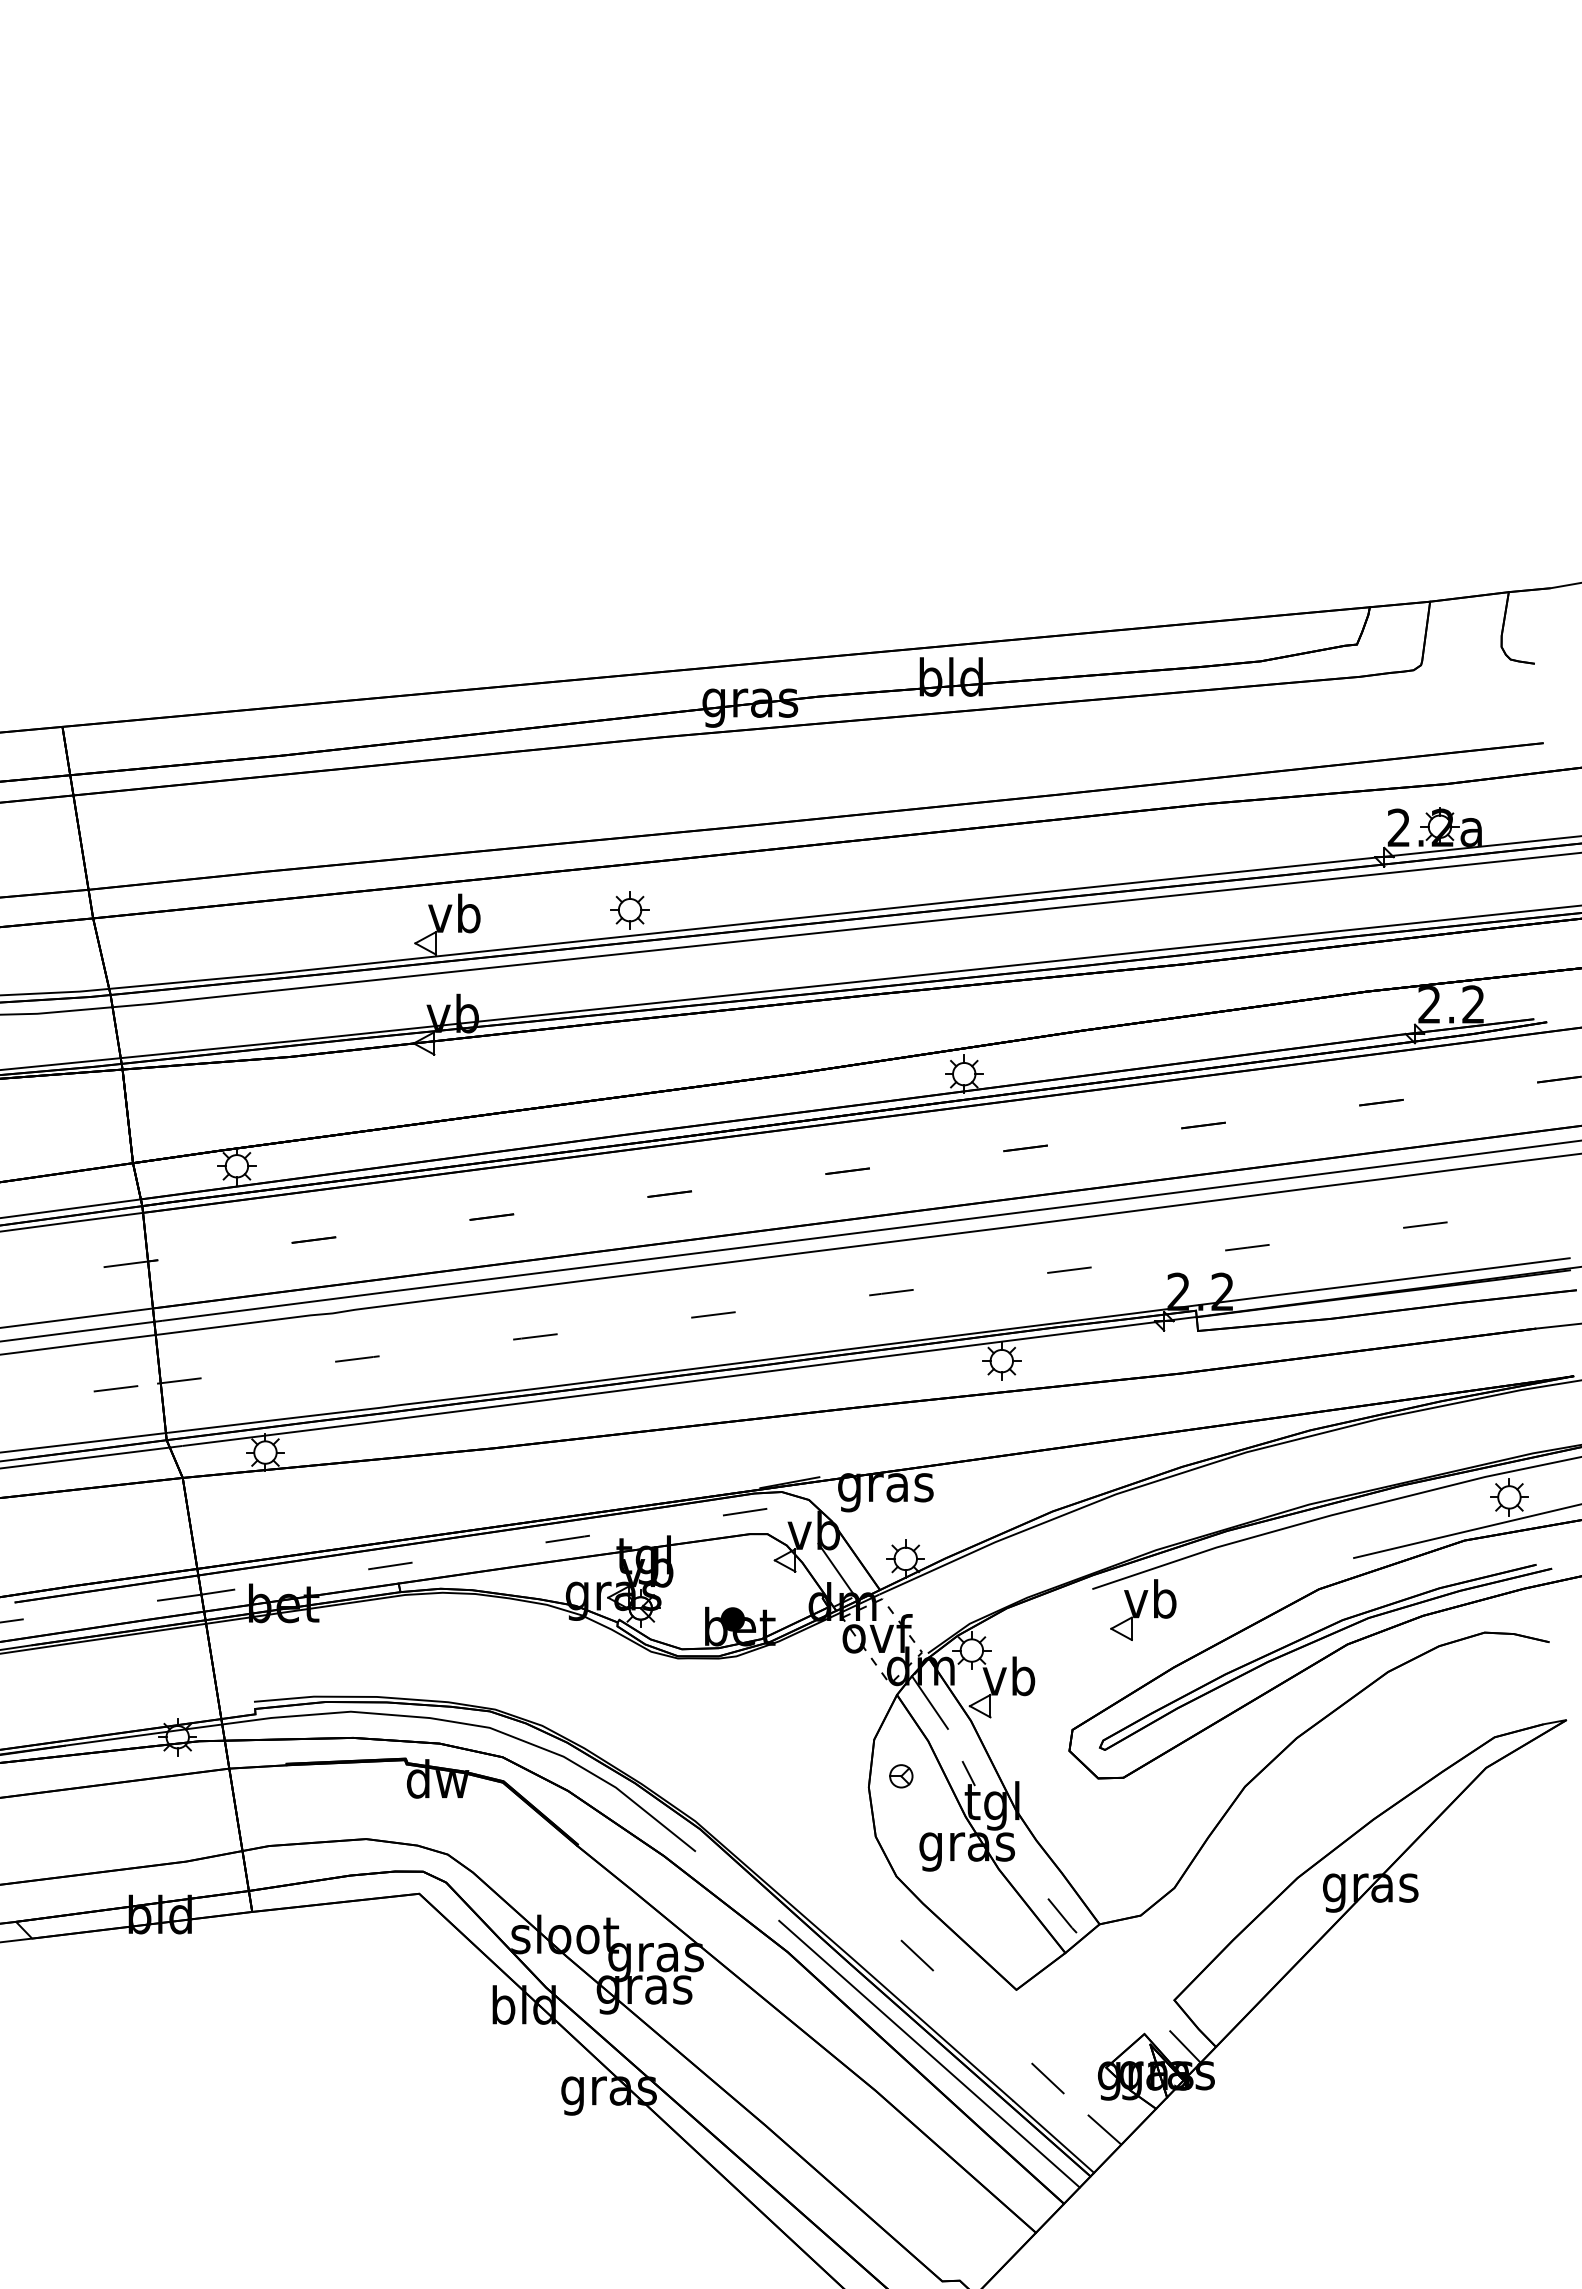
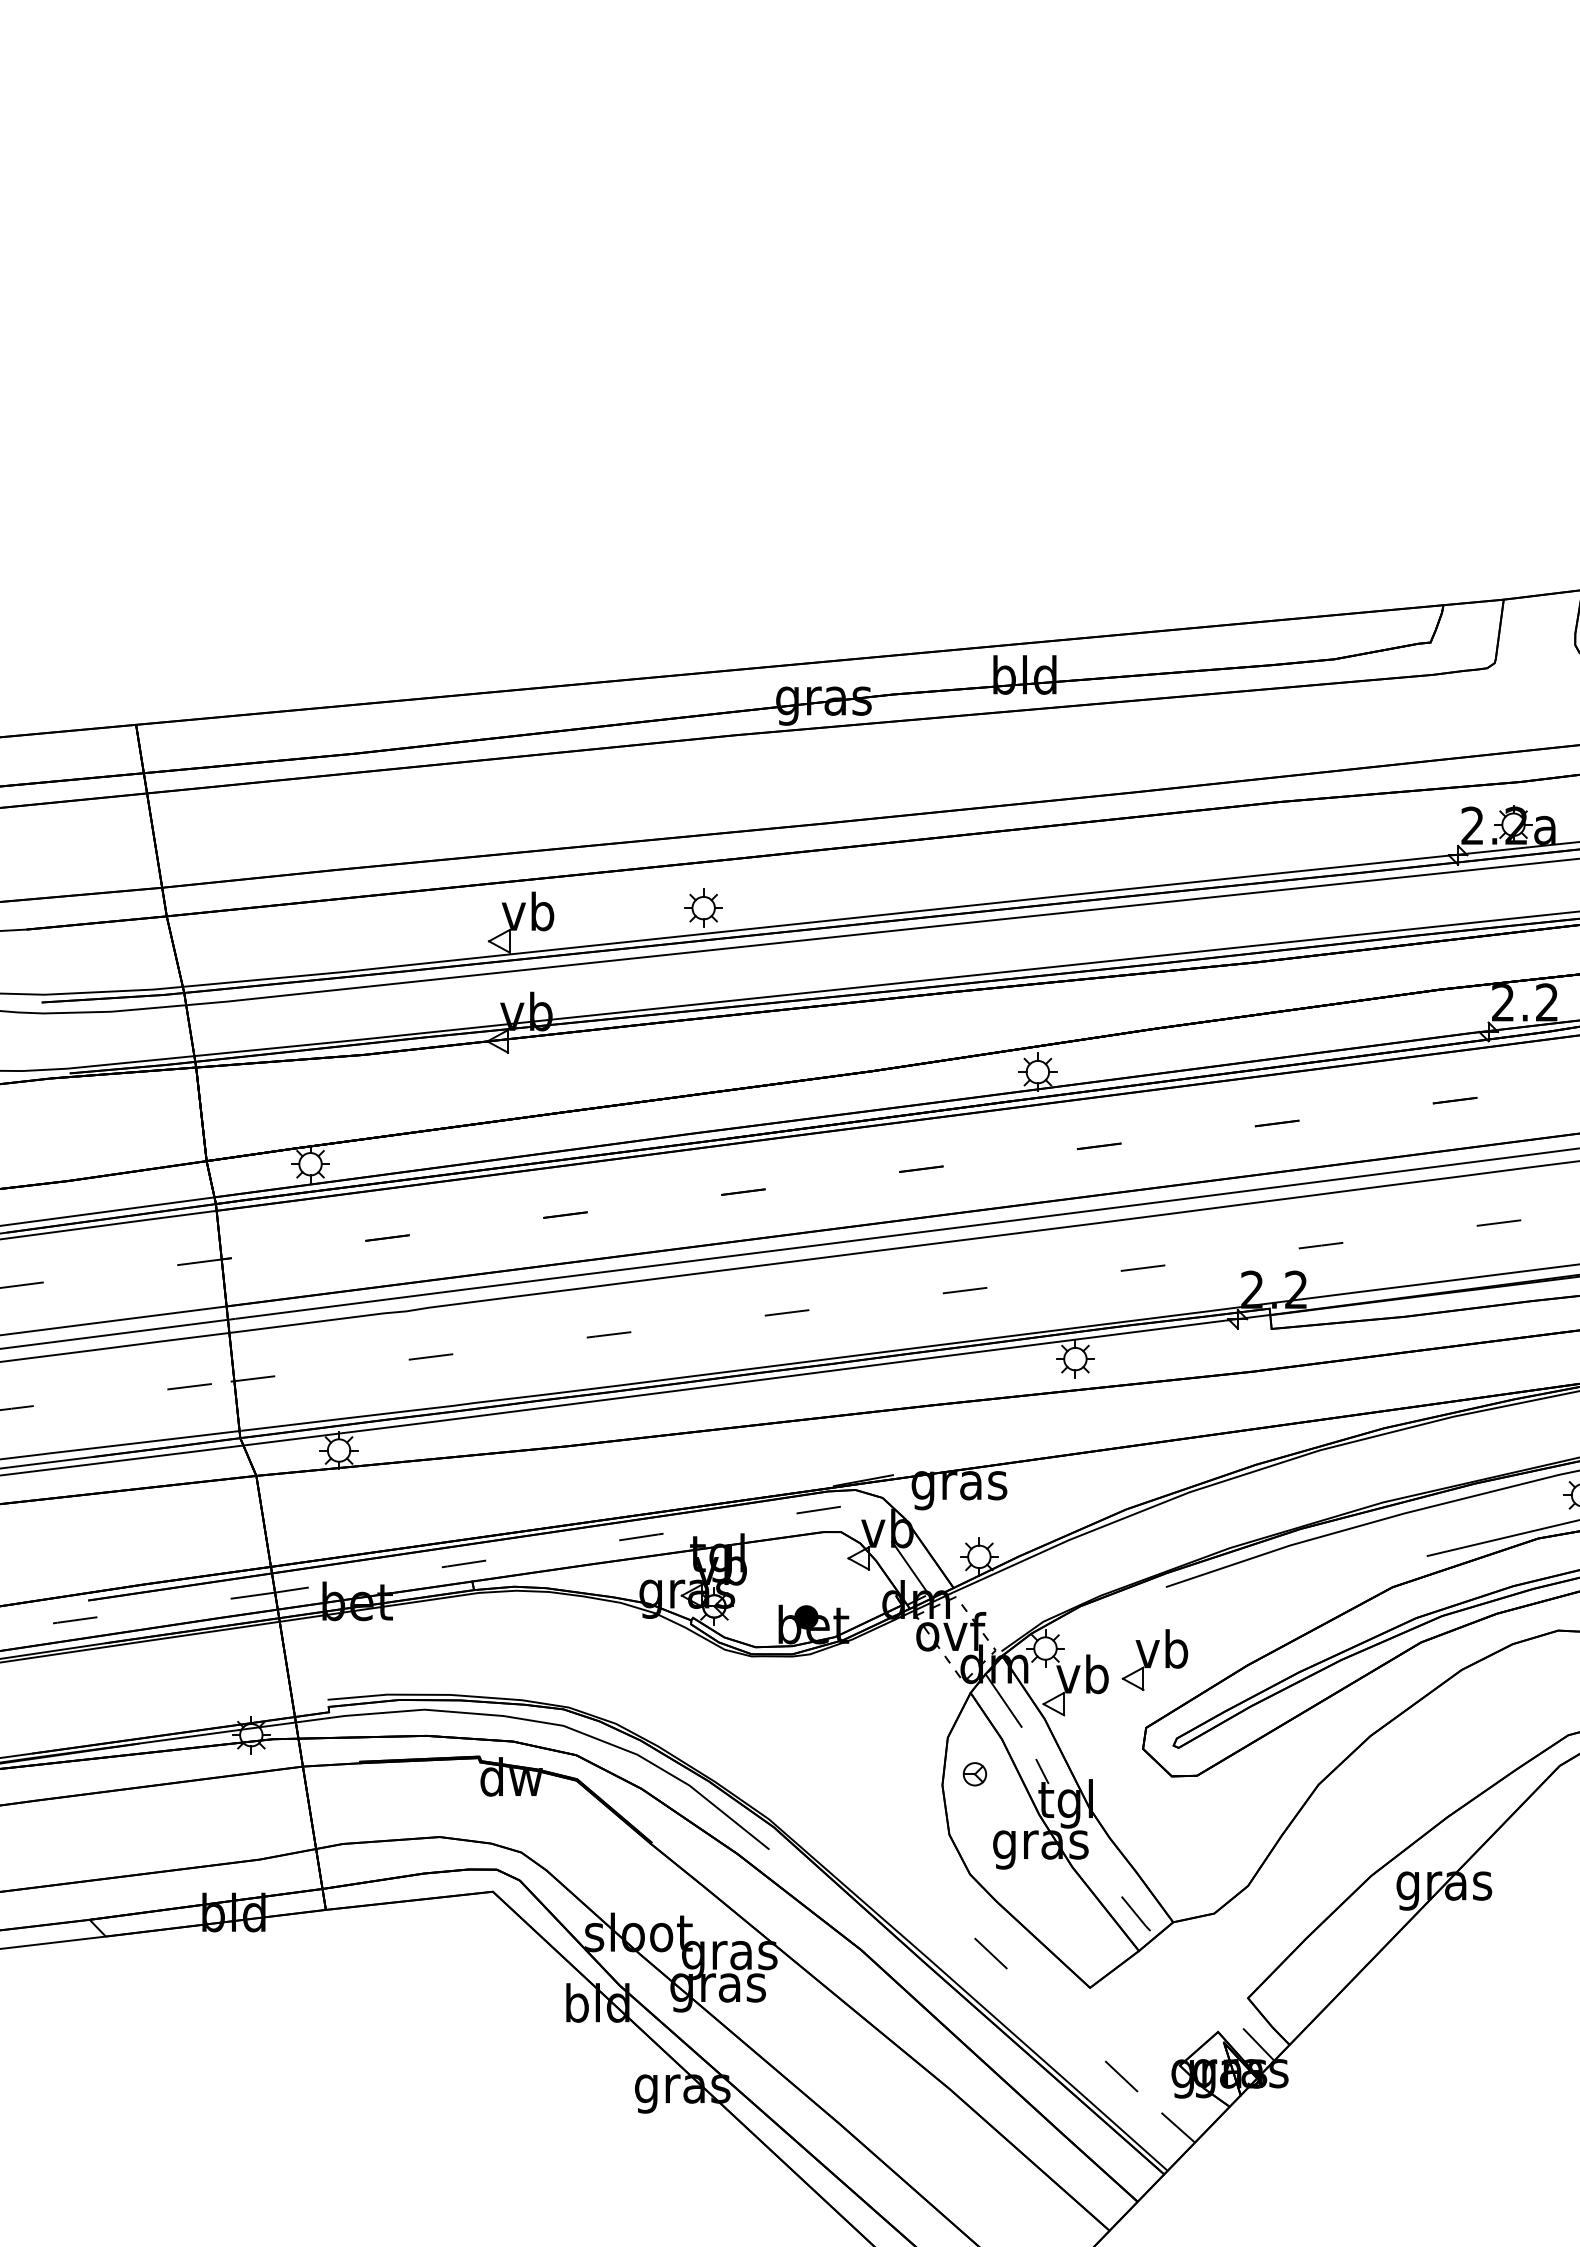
part: (1143, 1609) -> (1155, 1659), moved
line: (929, 2053) -> (1003, 2051), removed

